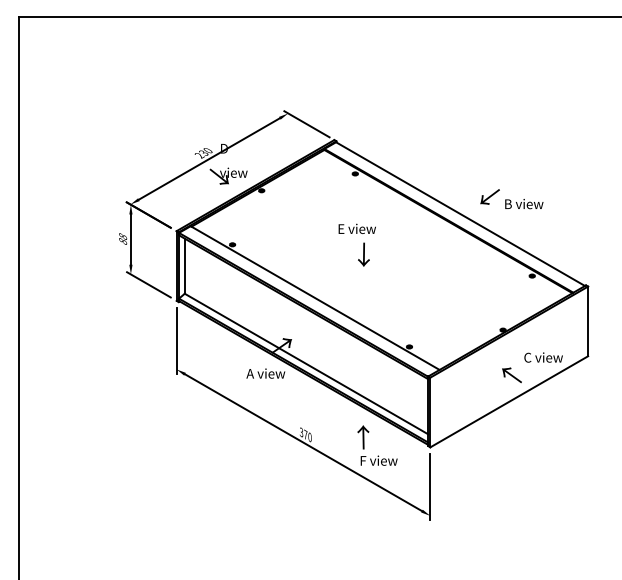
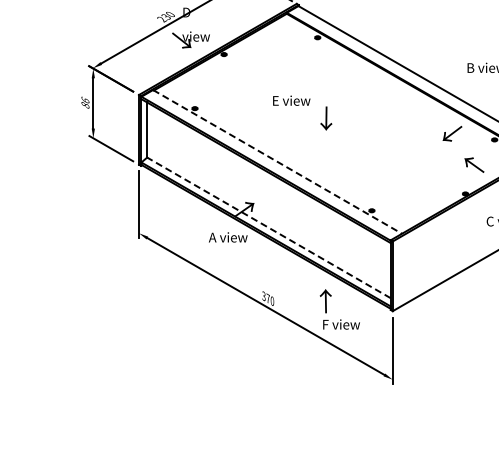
text: (489, 196) -> (451, 133), moved
text: (356, 228) -> (290, 100), moved
text: (122, 235) -> (84, 99), 88 -> 86
line: (315, 298) -> (277, 162), solid -> dashed
line: (306, 364) -> (268, 228), solid -> dashed
text: (511, 375) -> (473, 165), moved

